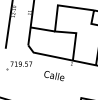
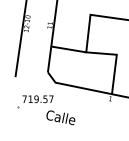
text: (54, 76) -> (61, 118), moved

